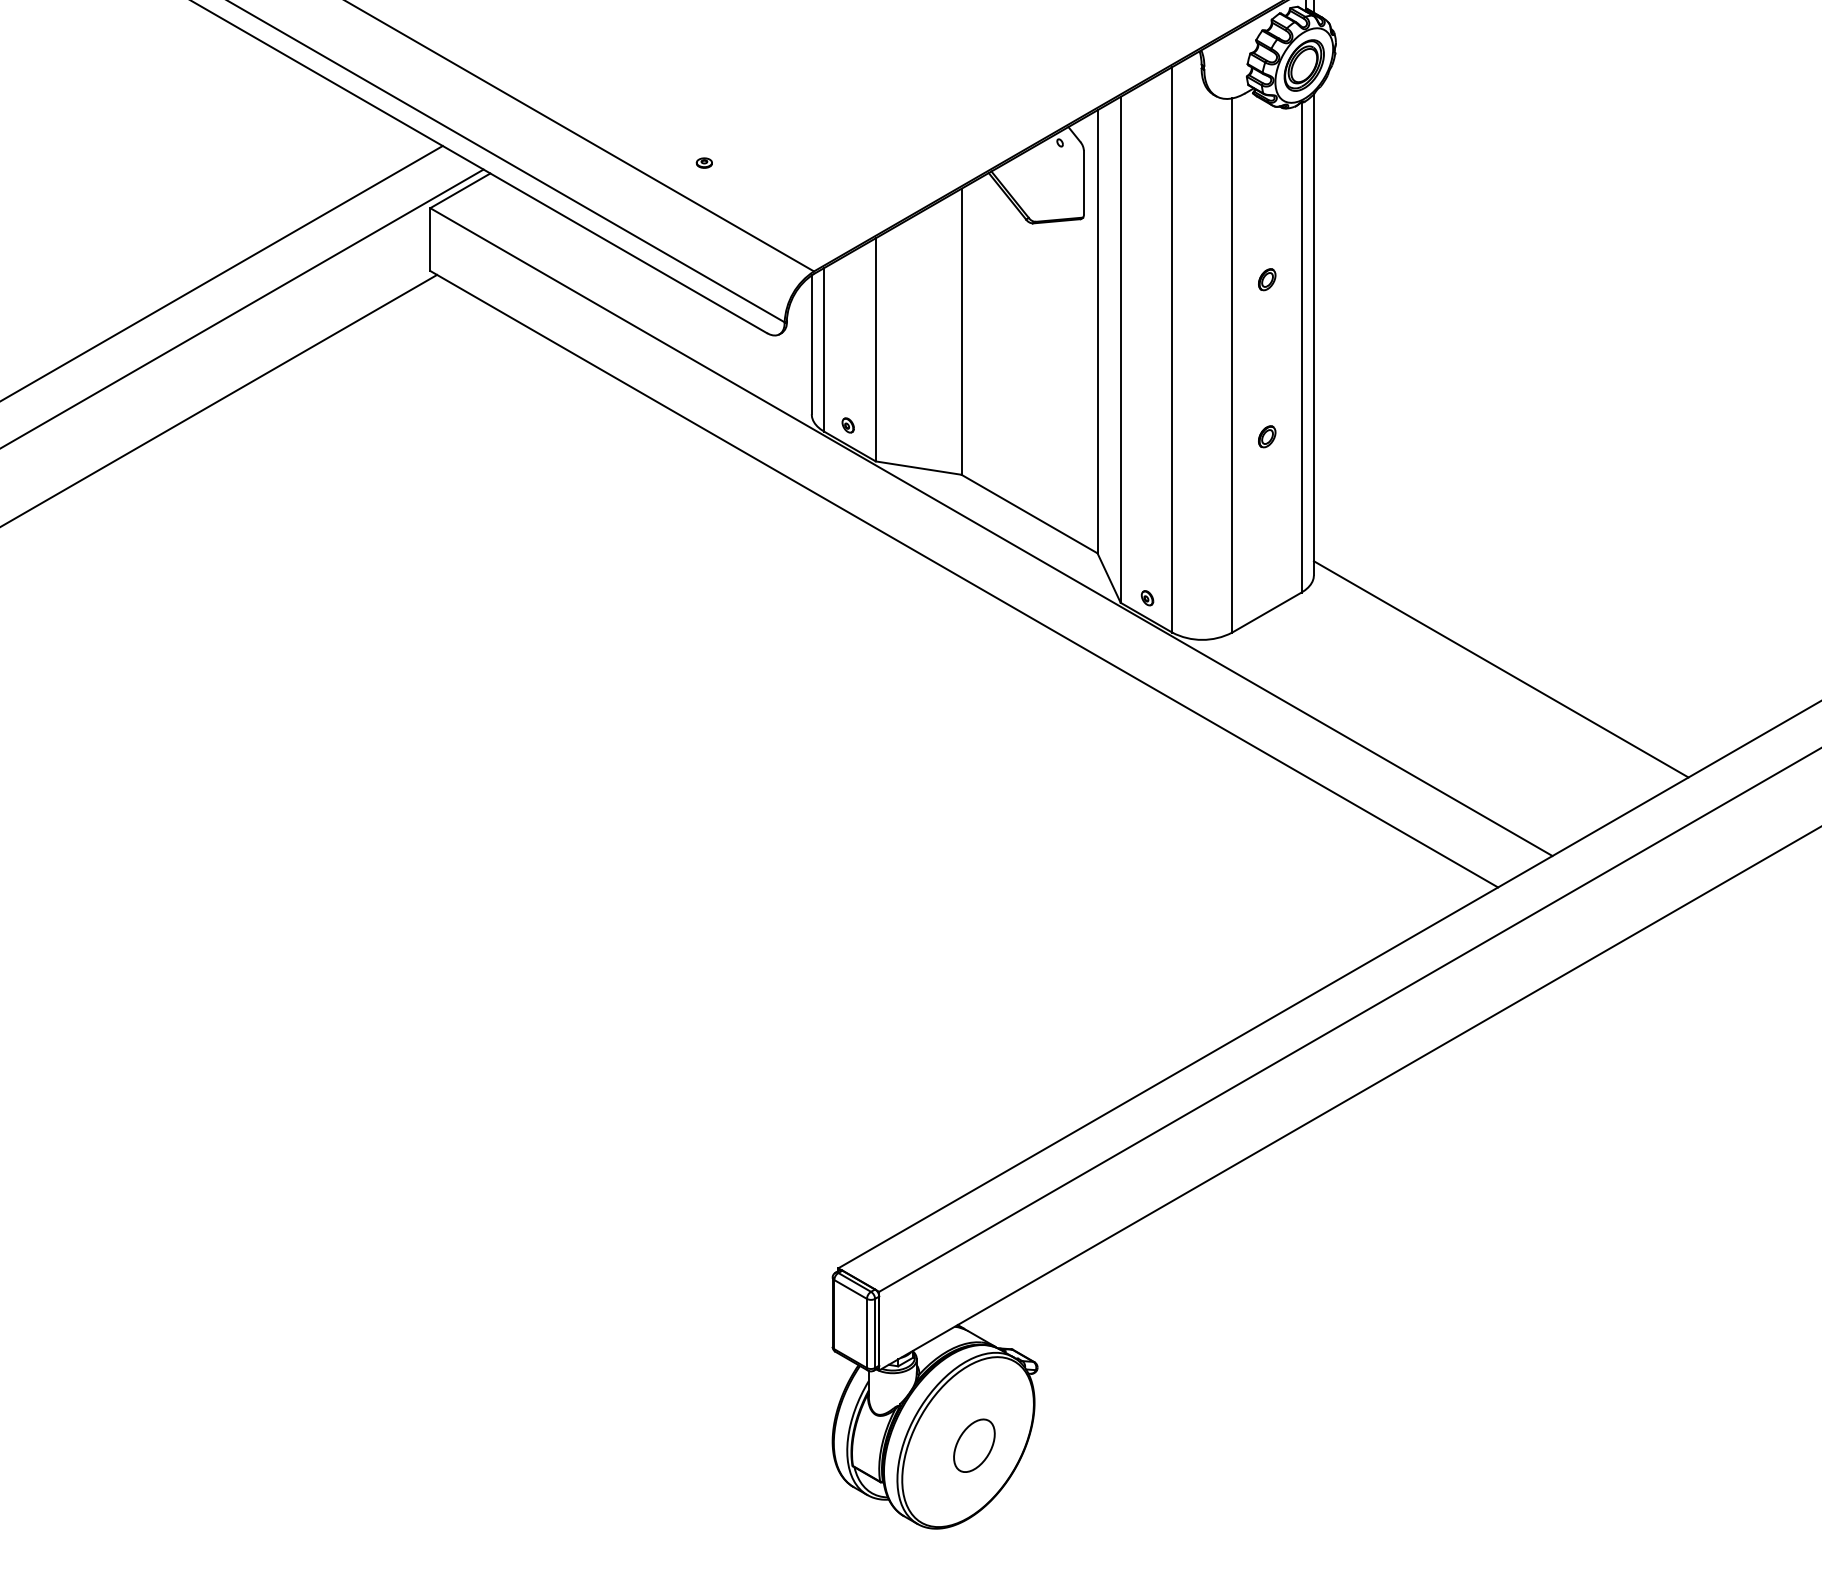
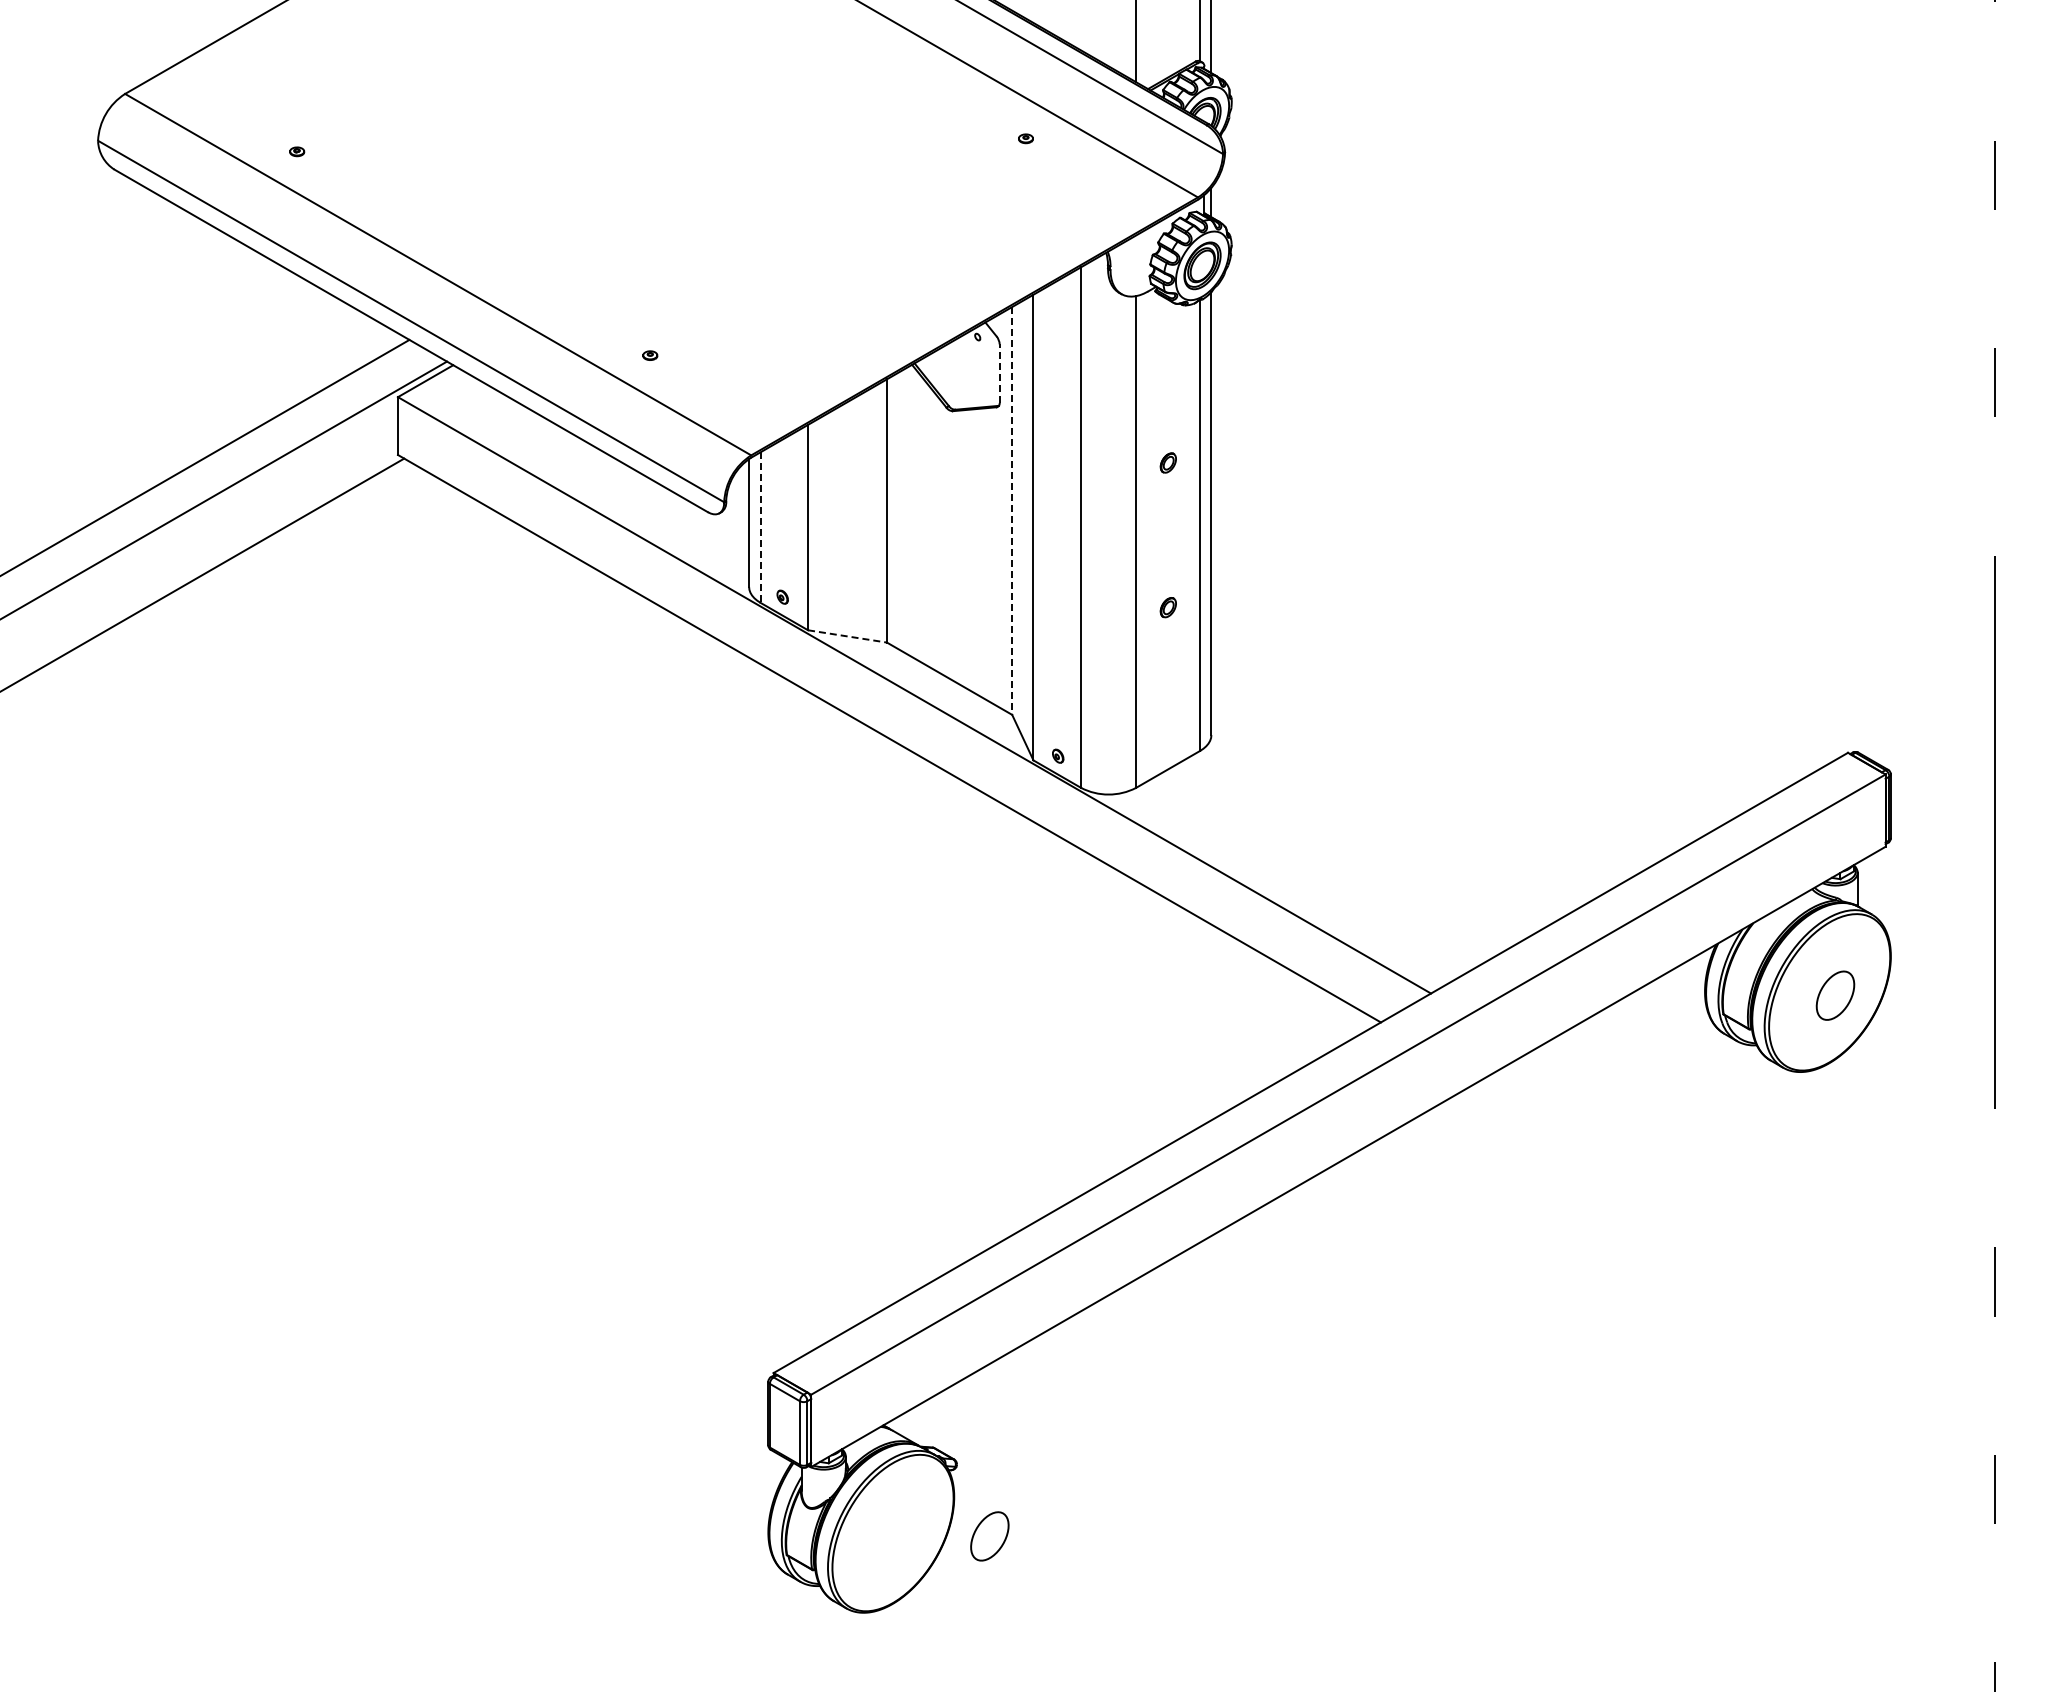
line: (1083, 182) -> (999, 373), solid -> dashed
line: (1097, 331) -> (1012, 510), solid -> dashed
line: (824, 350) -> (760, 528), solid -> dashed
line: (918, 468) -> (847, 636), solid -> dashed
line: (1500, 669) -> (1383, 821), removed
part: (974, 1445) -> (989, 1536), moved

